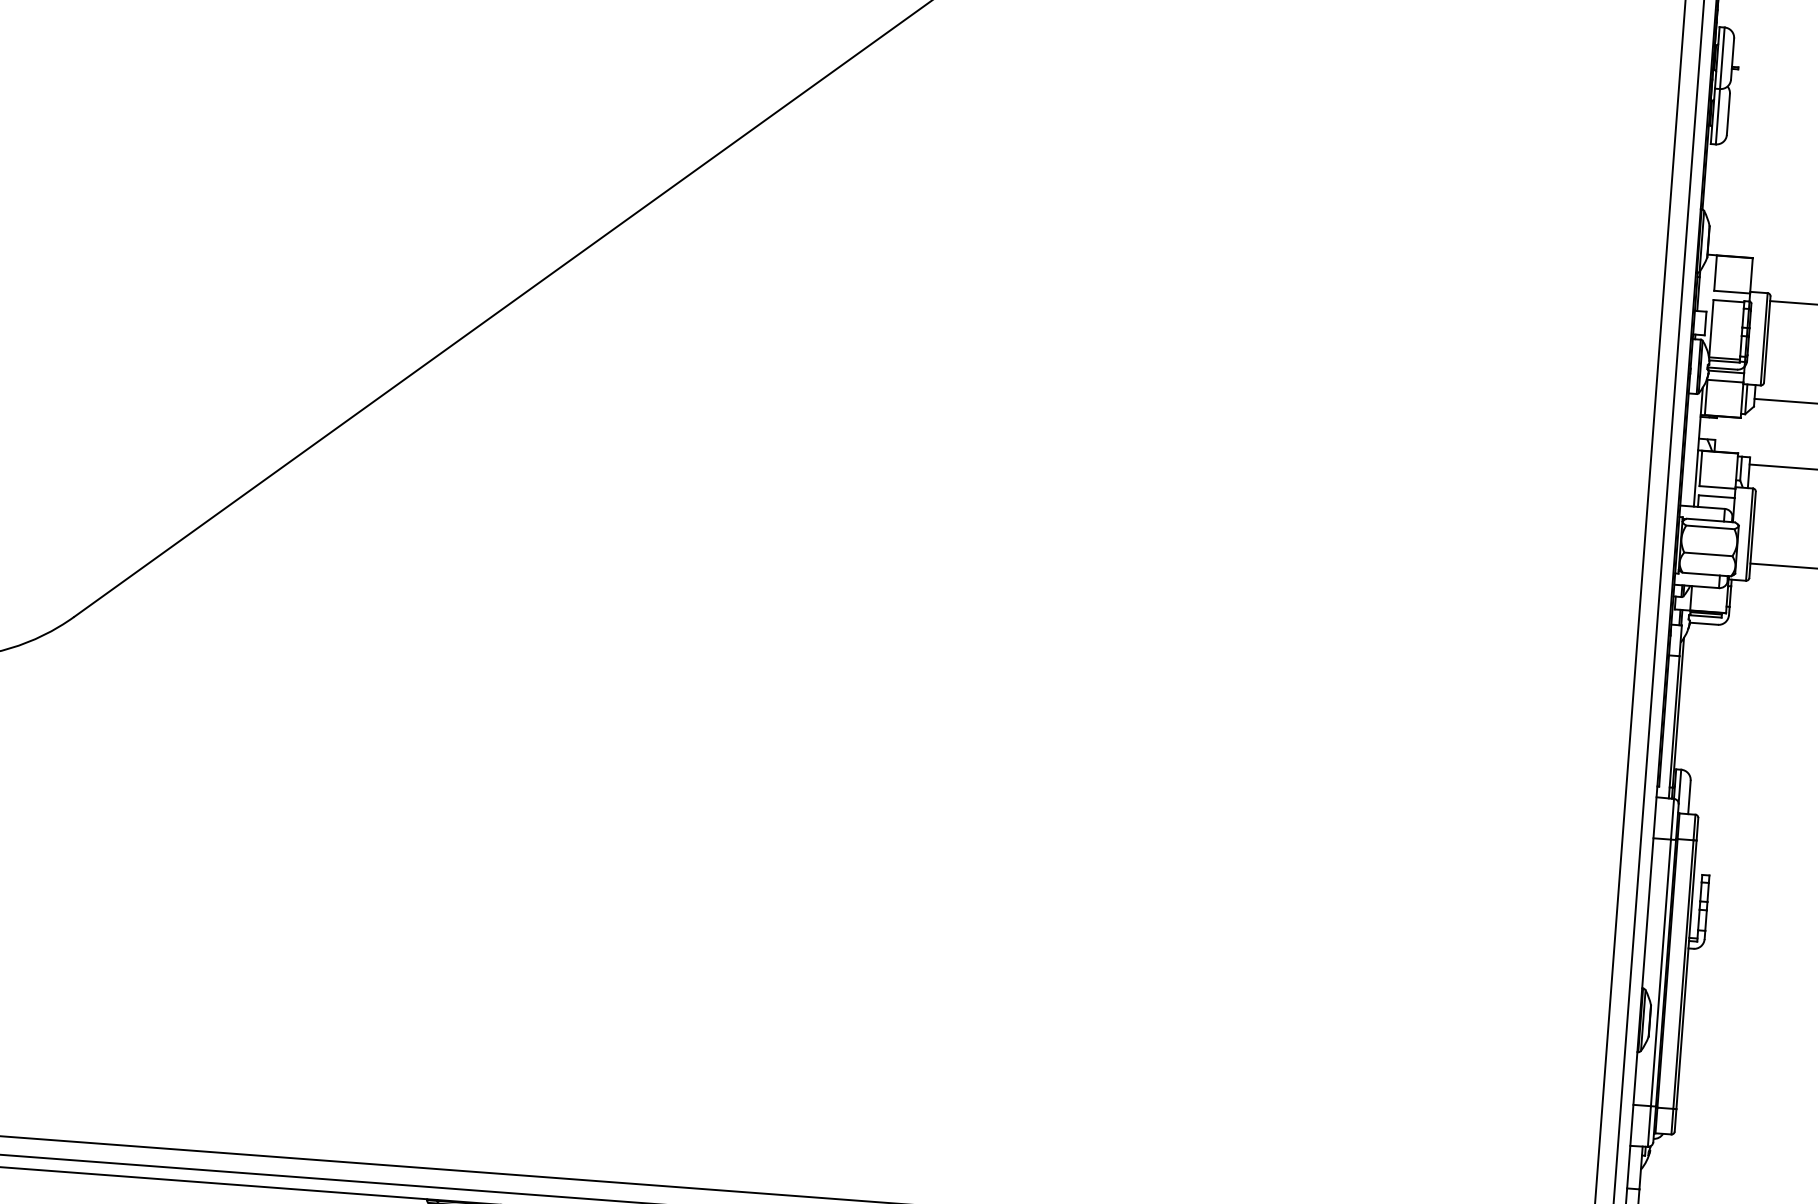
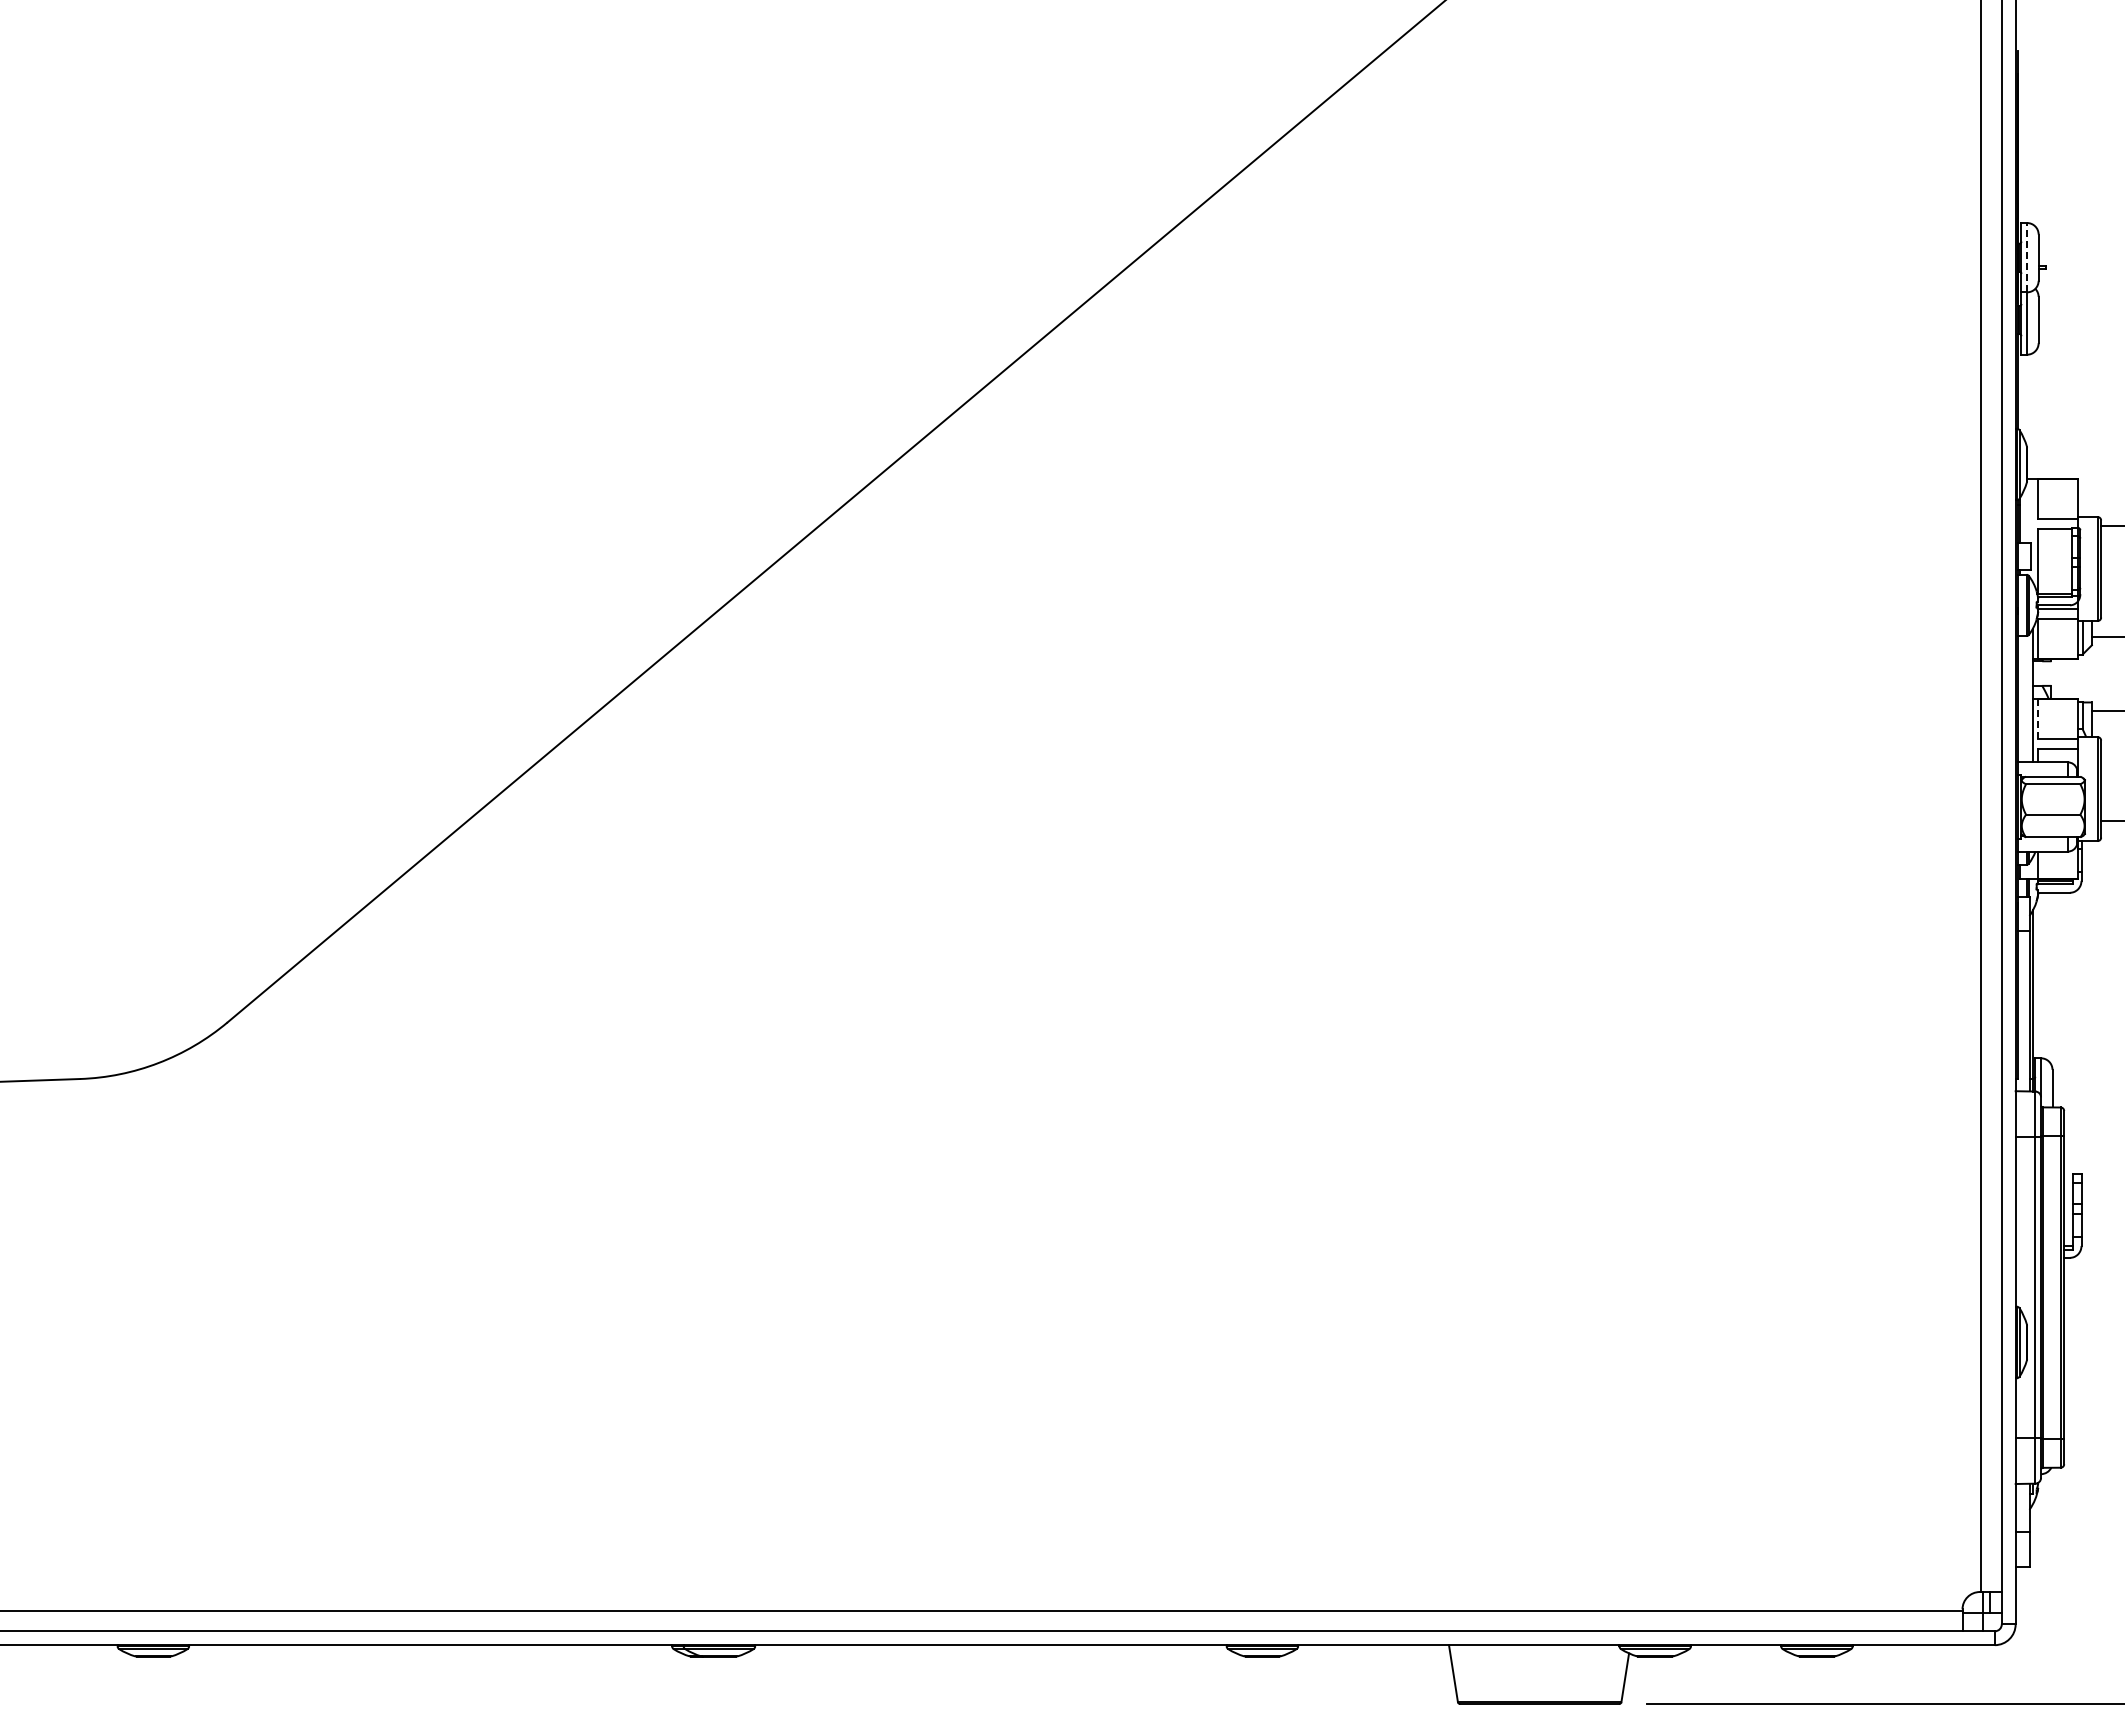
line: (1722, 58) -> (2027, 257), solid -> dashed
line: (1700, 468) -> (2037, 719), solid -> dashed

